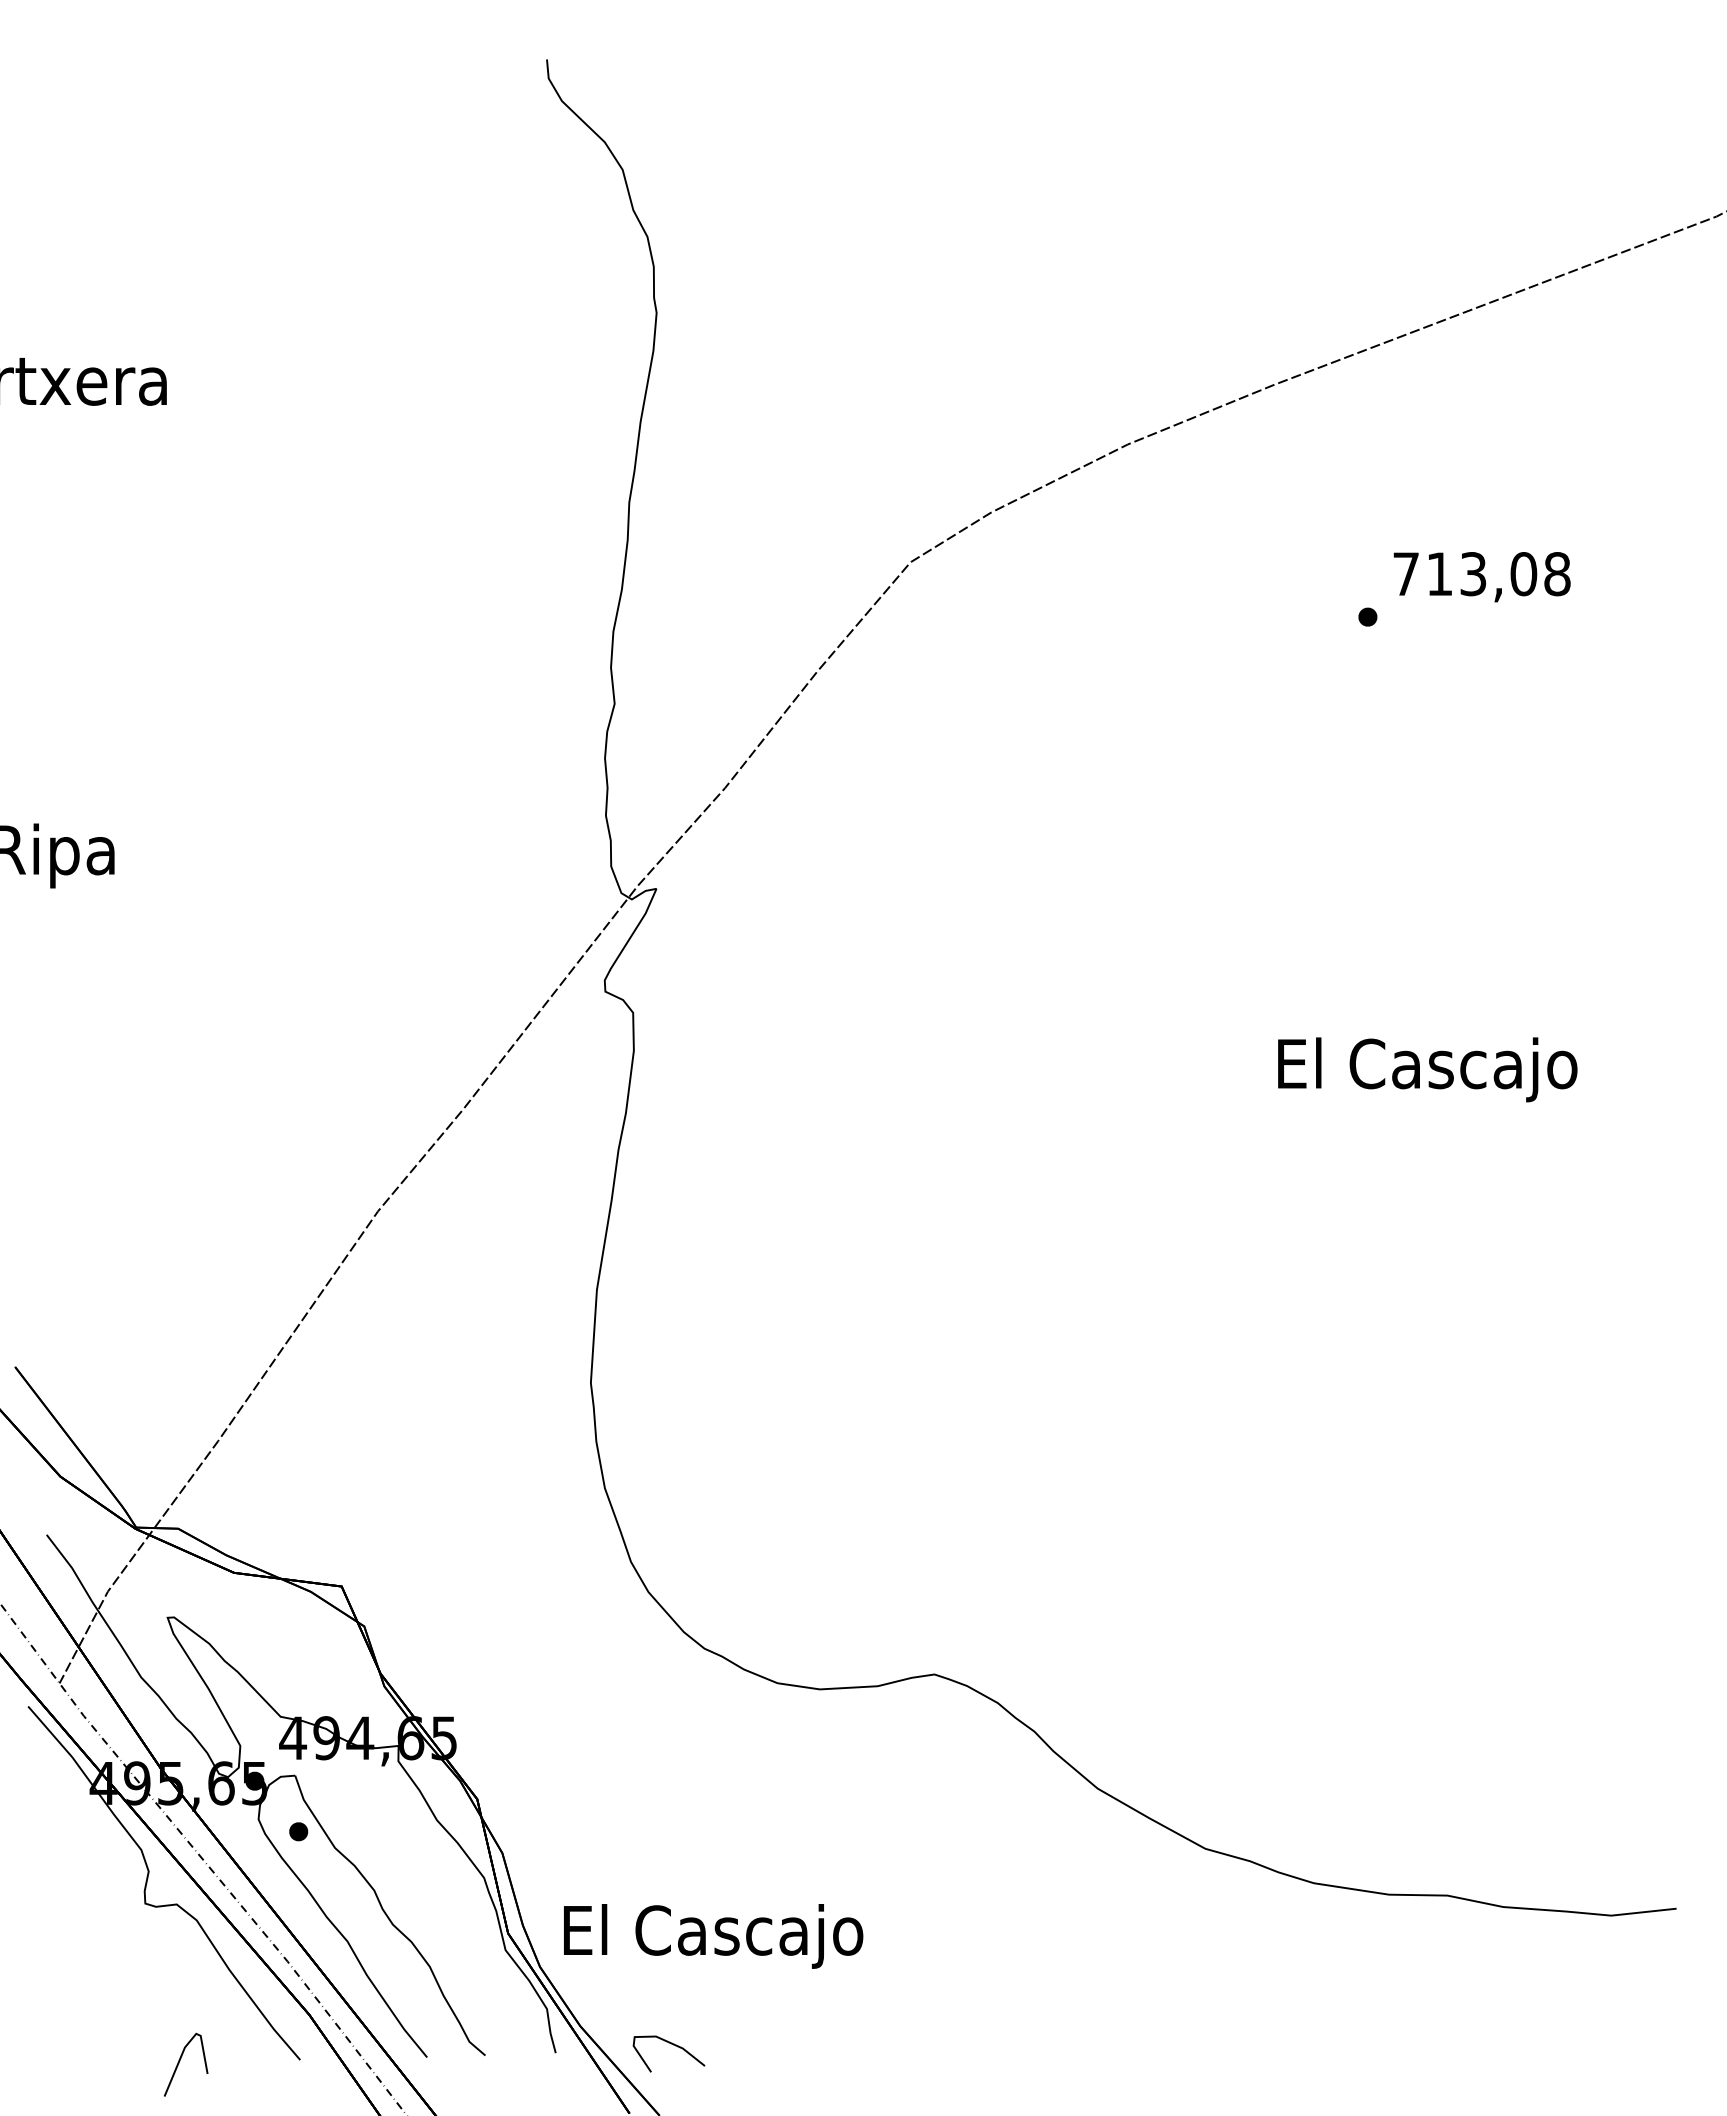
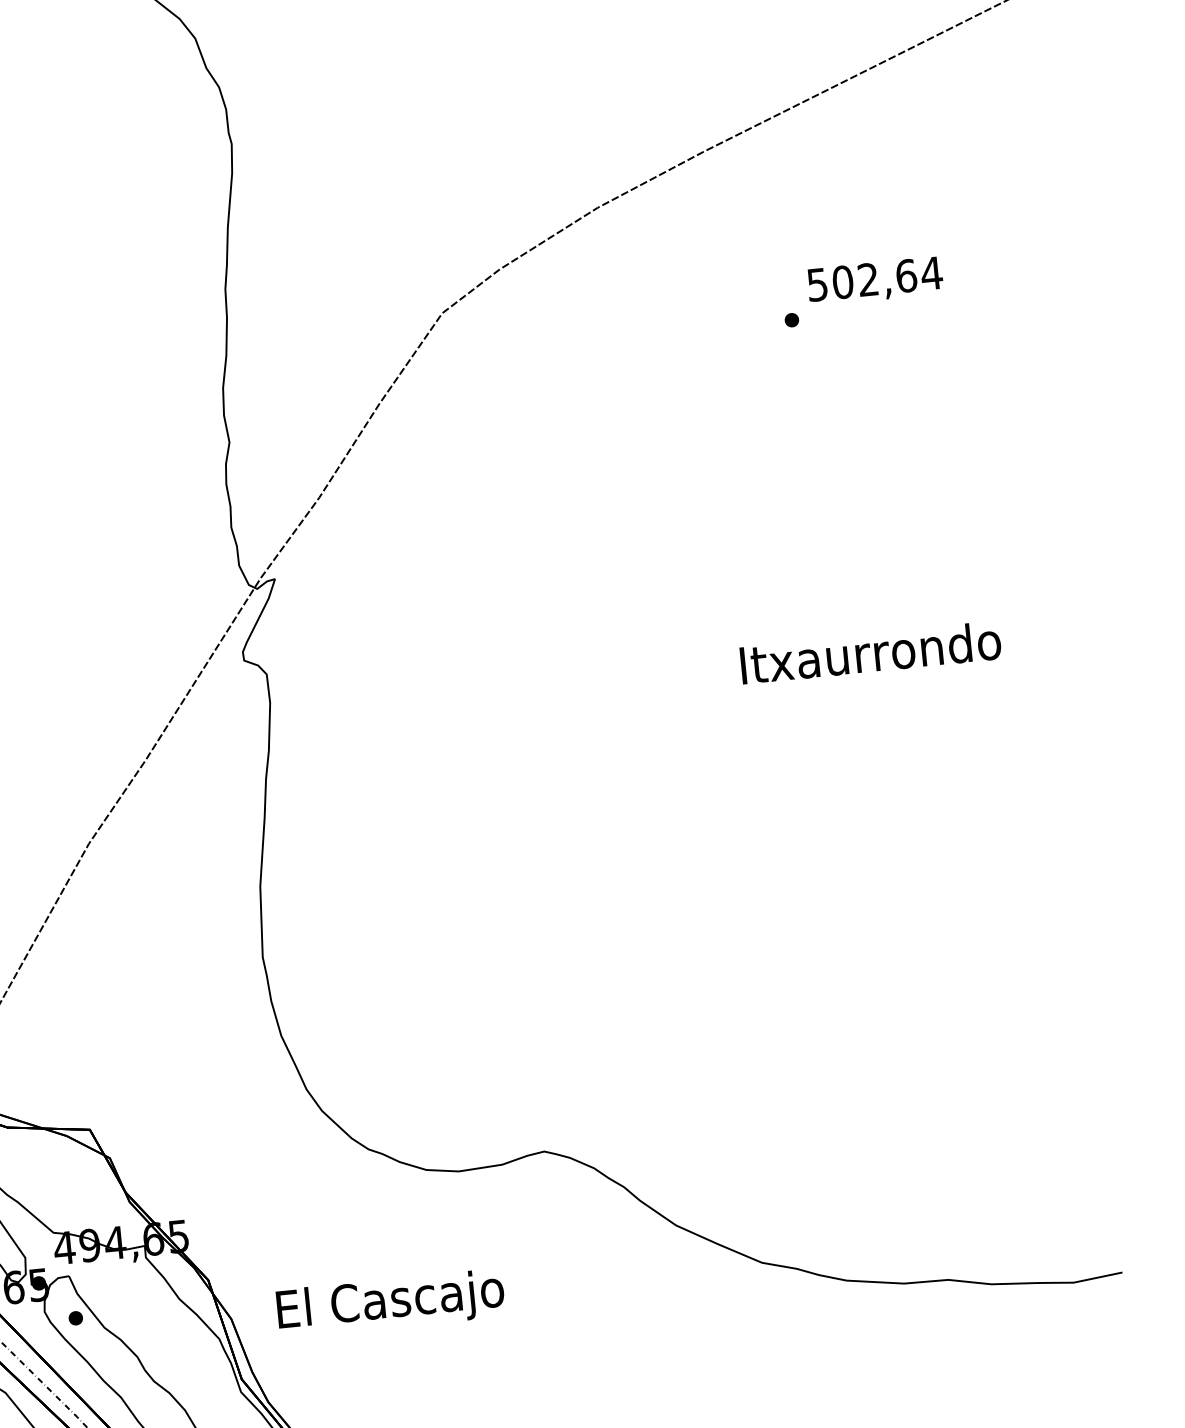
text: (1482, 574) -> (875, 279), 713,08 -> 502,64
text: (1427, 1069) -> (871, 657), El Cascajo -> Itxaurrondo
text: (713, 1936) -> (390, 1303), moved

